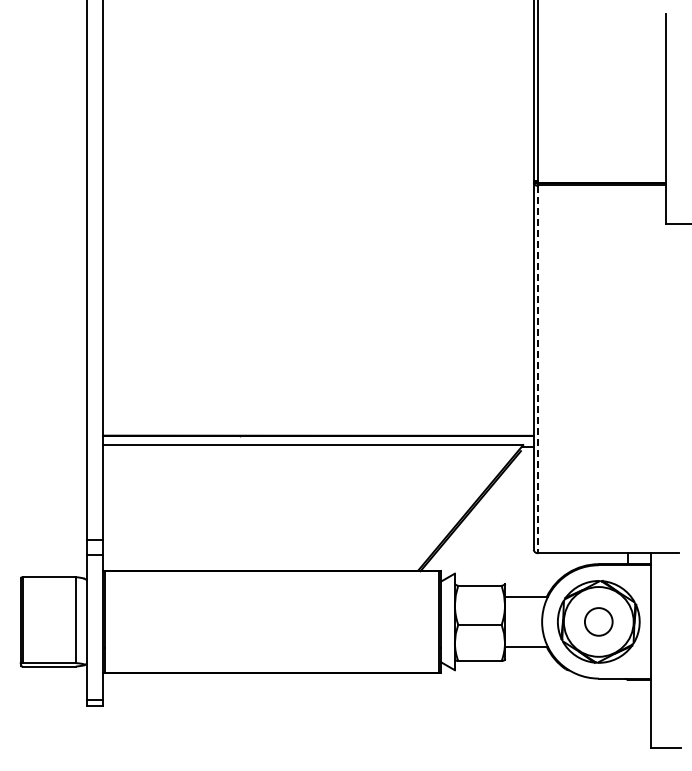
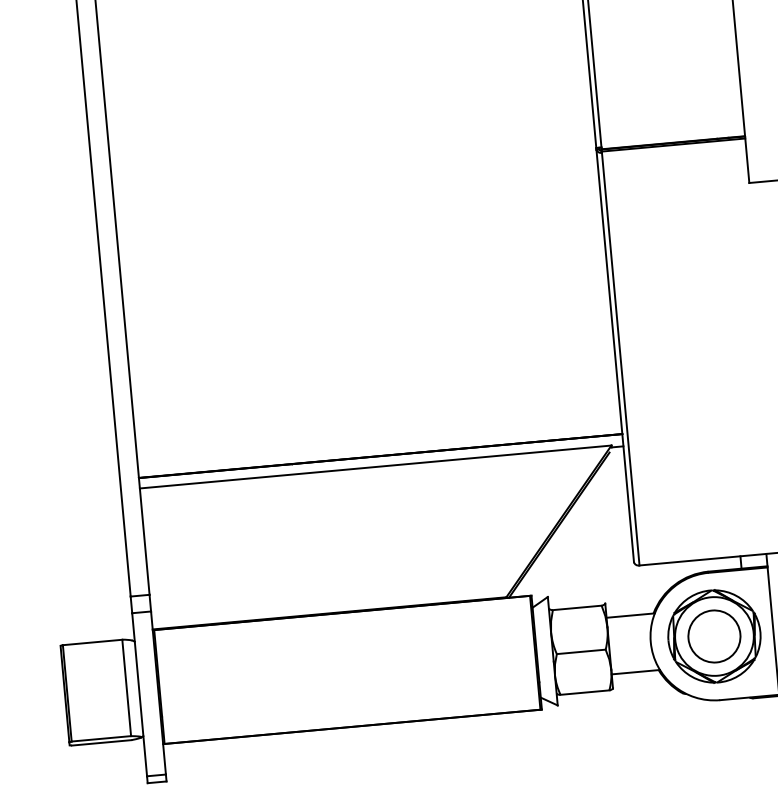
line: (538, 369) -> (620, 359), dashed -> solid
circle: (598, 621) -> (714, 636), size x1.67

